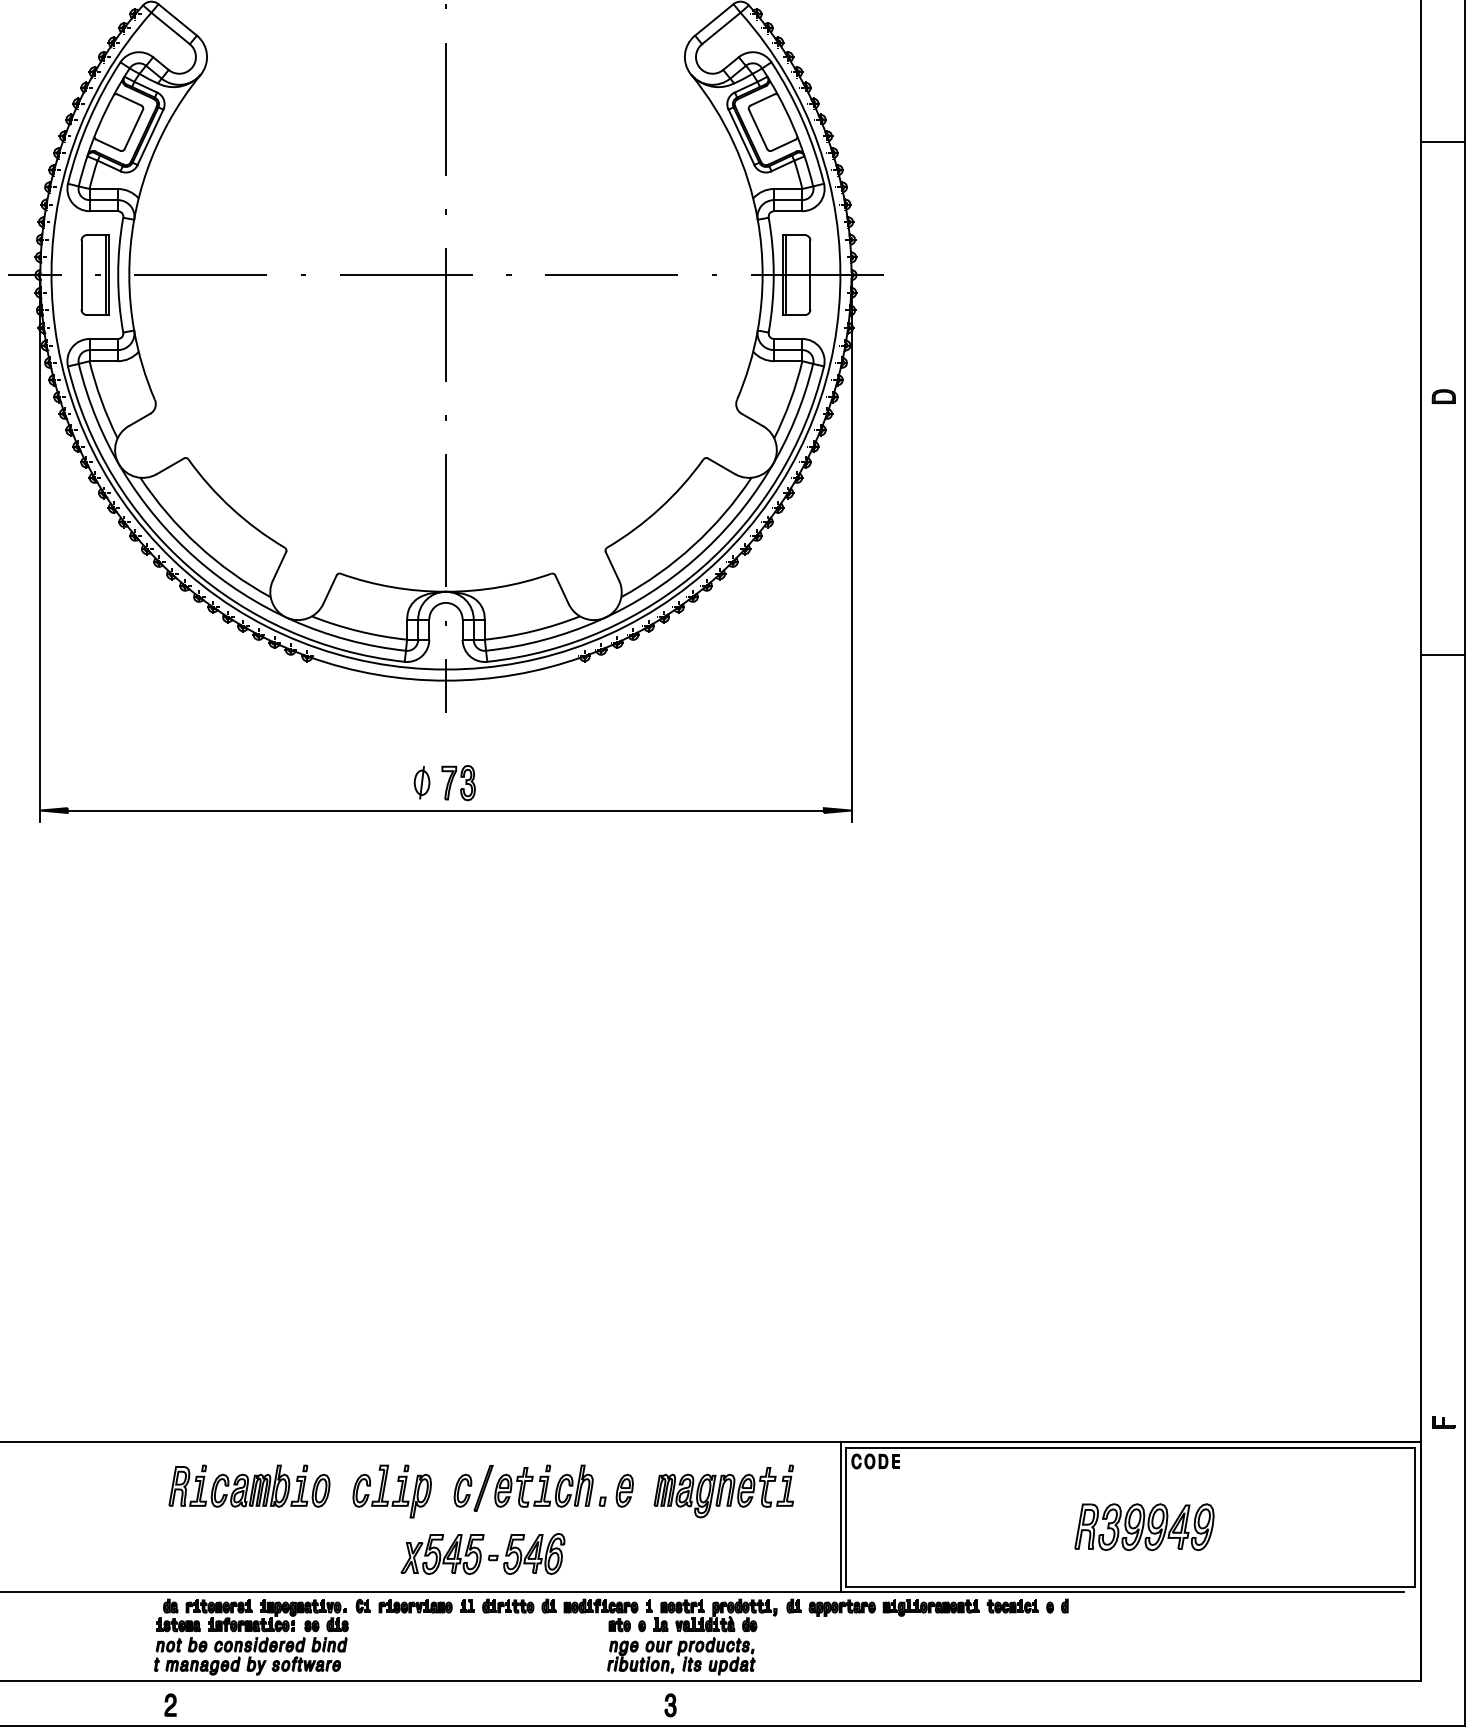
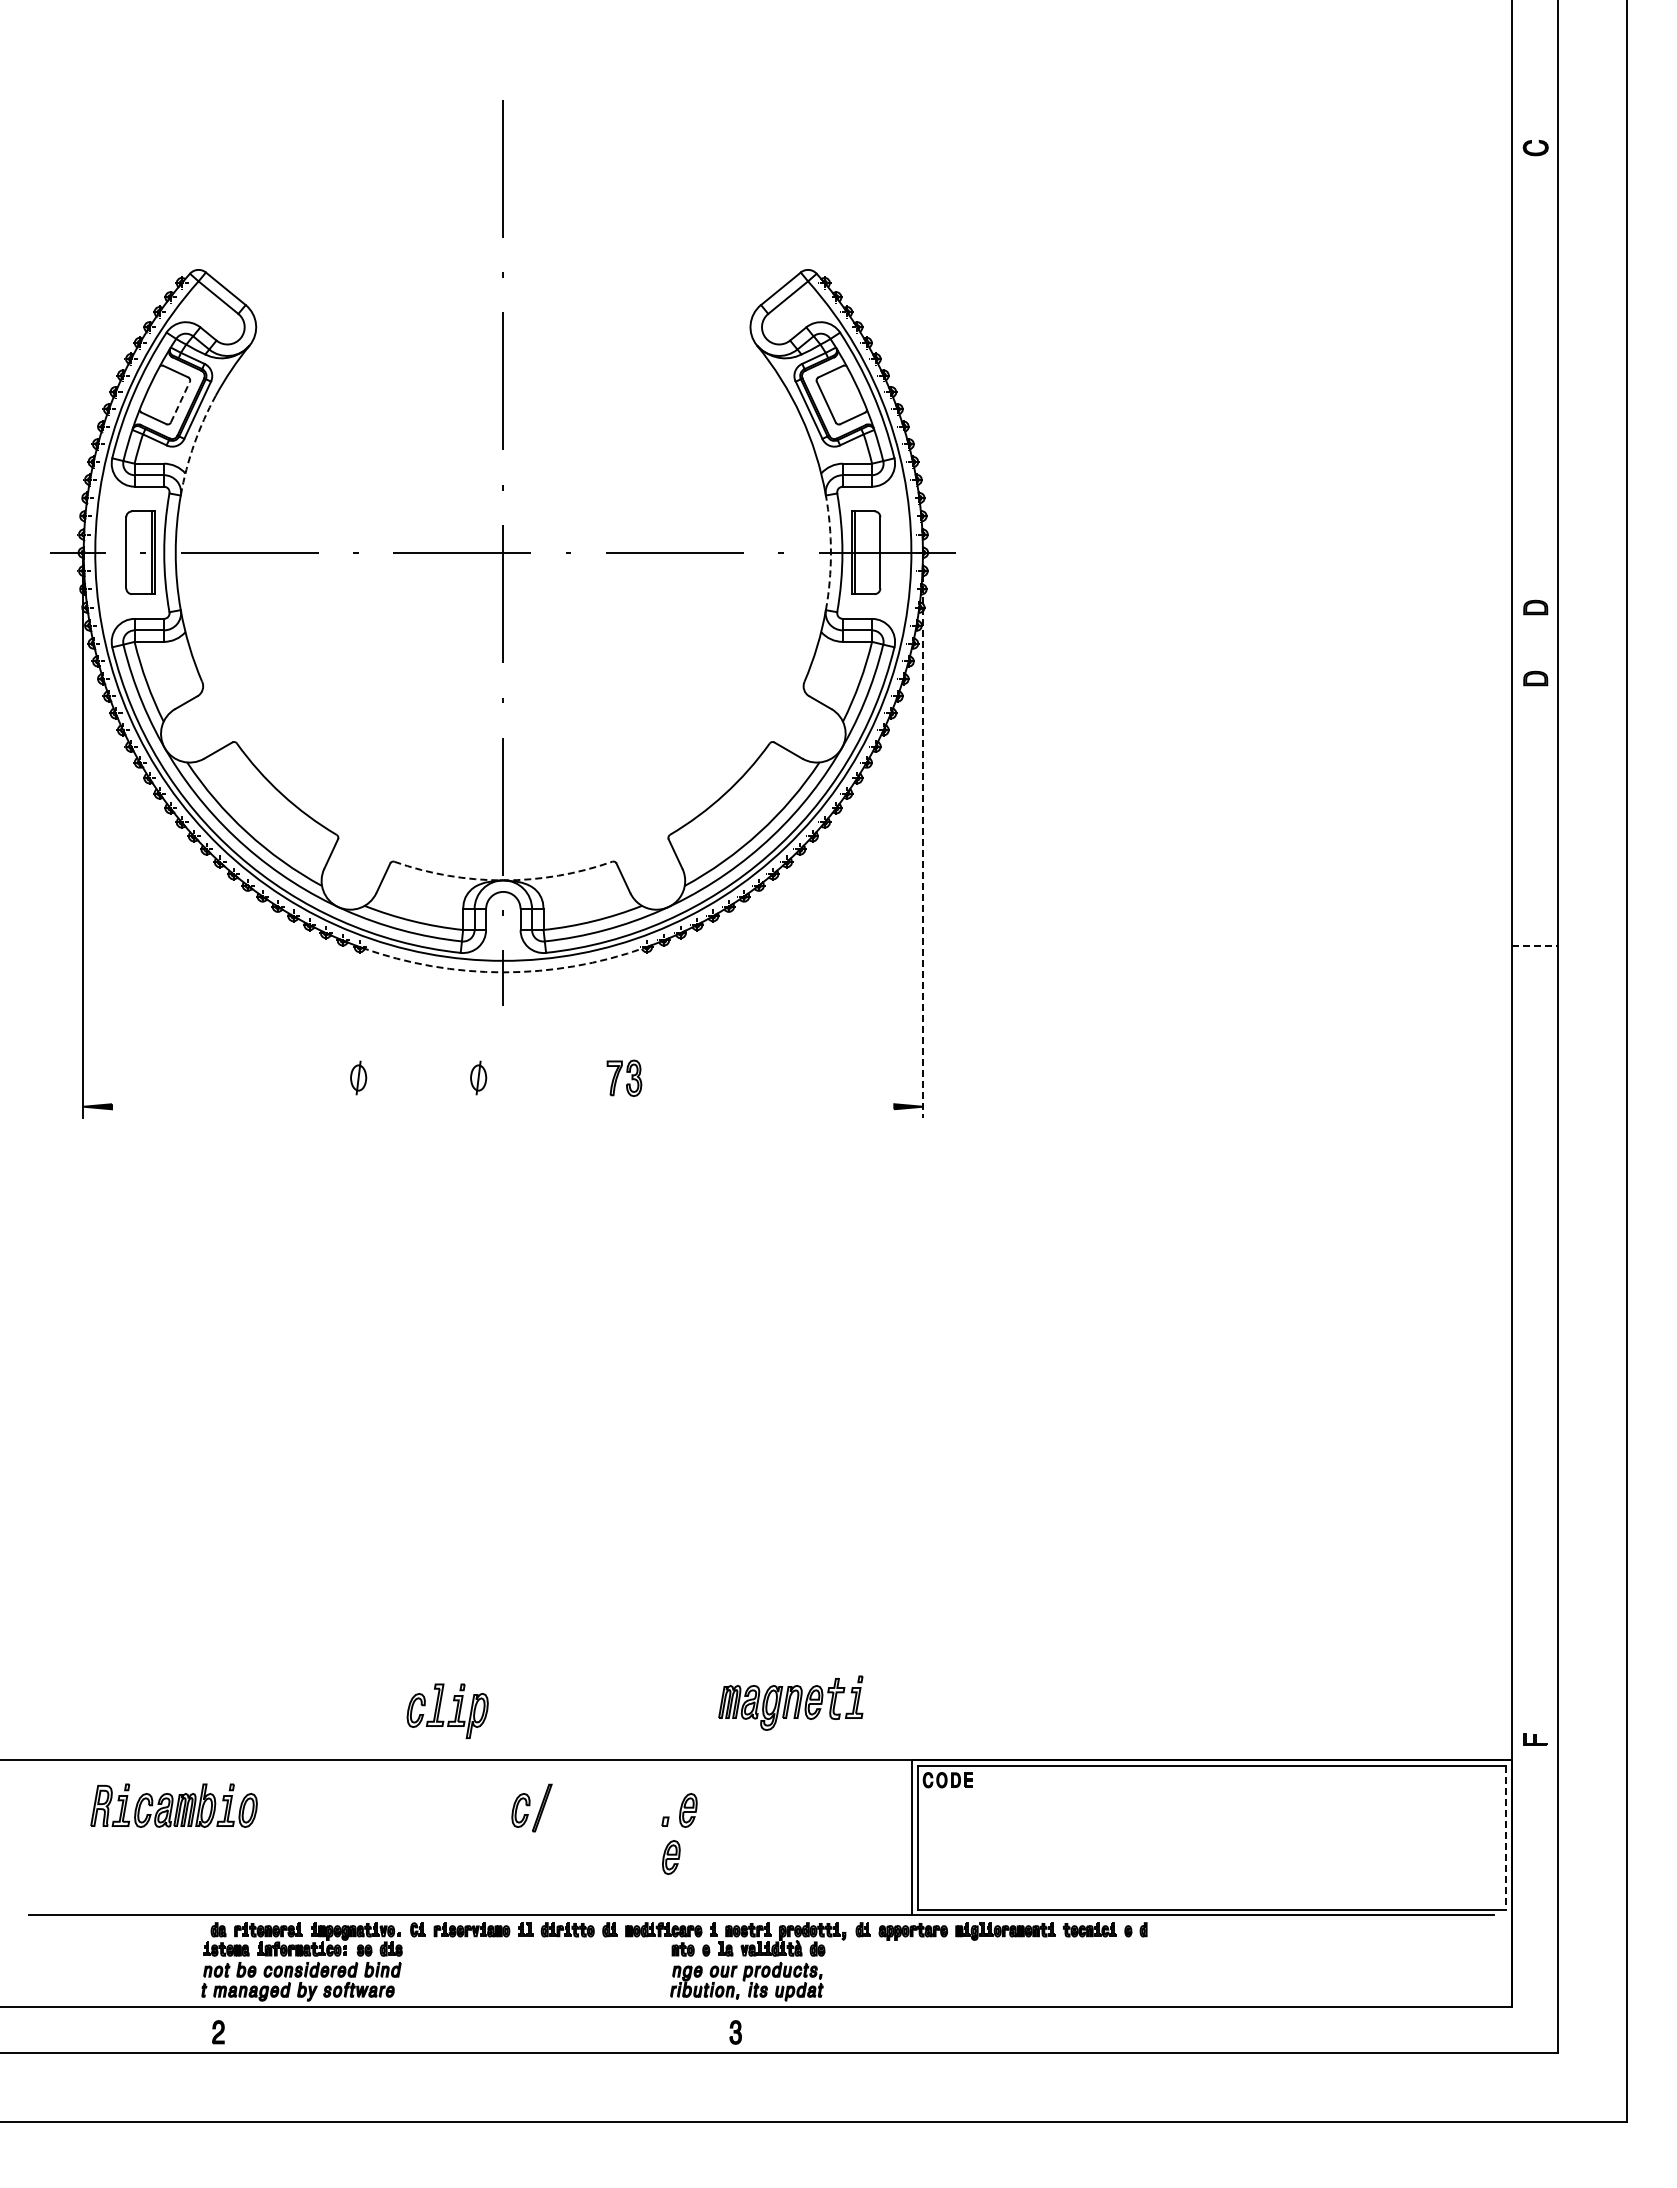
line: (133, 128) -> (180, 401), solid -> dashed
line: (1442, 142) -> (1534, 415), removed
arc: (147, 170) -> (194, 444), solid -> dashed
arc: (762, 274) -> (830, 552), solid -> dashed
part: (1443, 327) -> (1535, 607), added
line: (851, 548) -> (922, 835), solid -> dashed
arc: (446, 591) -> (503, 880), solid -> dashed
line: (1442, 655) -> (1534, 946), solid -> dashed
arc: (446, 680) -> (503, 972), solid -> dashed
part: (305, 782) -> (358, 1077), added
part: (458, 782) -> (624, 1077), moved
line: (446, 810) -> (503, 1106), removed
part: (248, 1485) -> (173, 1805), moved
part: (543, 1485) -> (604, 1805), removed
part: (385, 1489) -> (440, 1709), moved
part: (723, 1490) -> (790, 1702), moved
line: (1414, 1516) -> (1505, 1837), solid -> dashed
part: (1144, 1526) -> (1225, 1847), removed
part: (608, 1536) -> (671, 1857), added
part: (482, 1553) -> (541, 1875), removed

